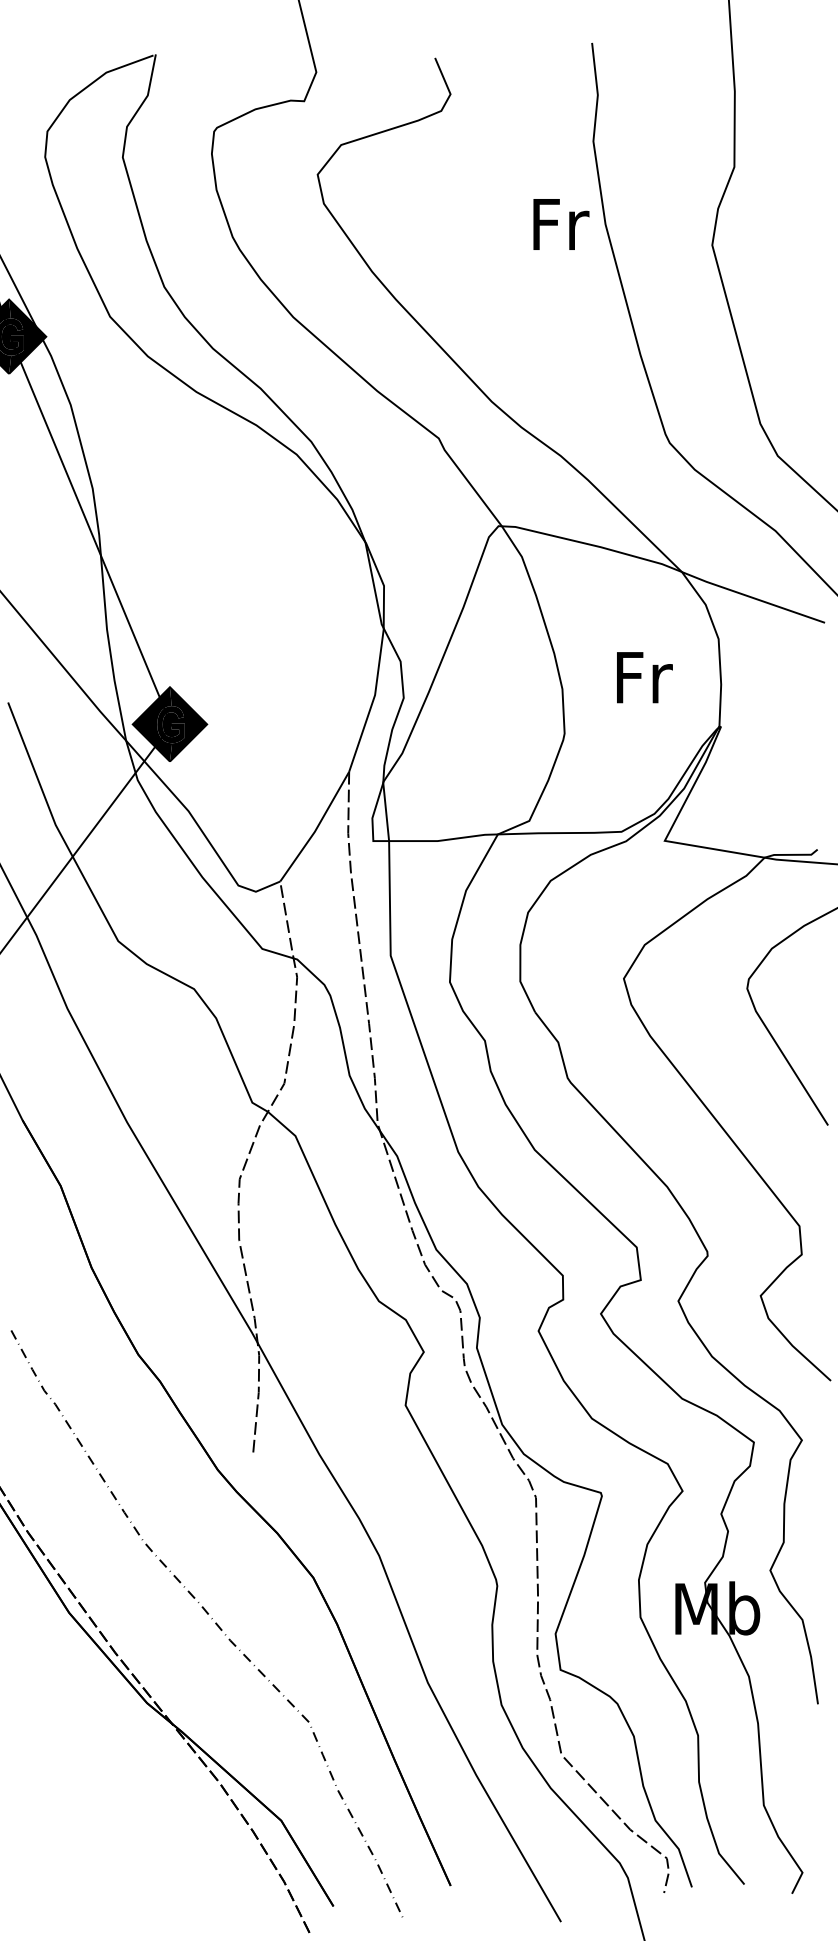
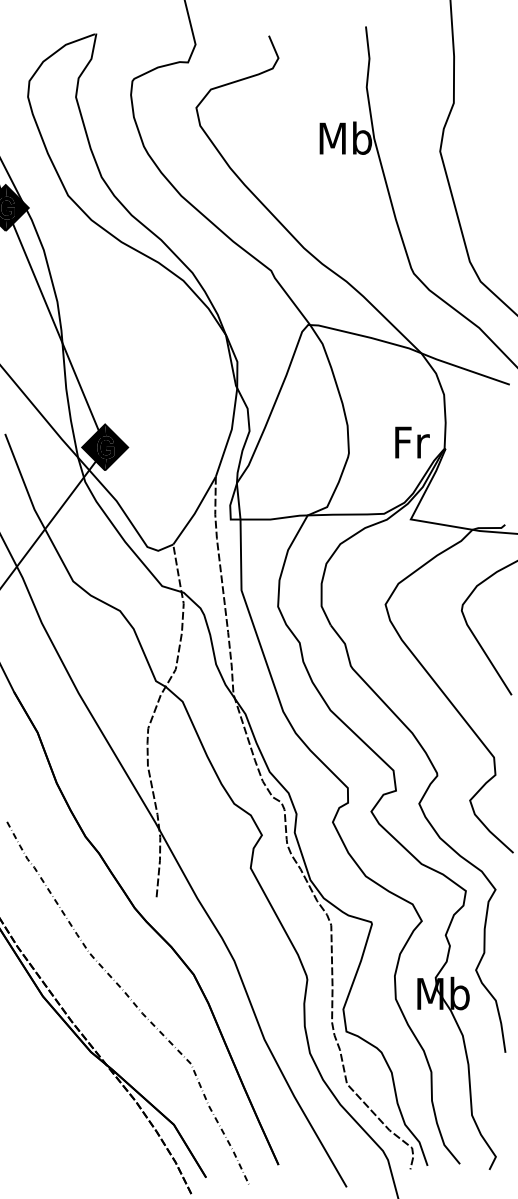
text: (559, 222) -> (345, 137), Fr -> Mb
text: (644, 677) -> (412, 442), moved

